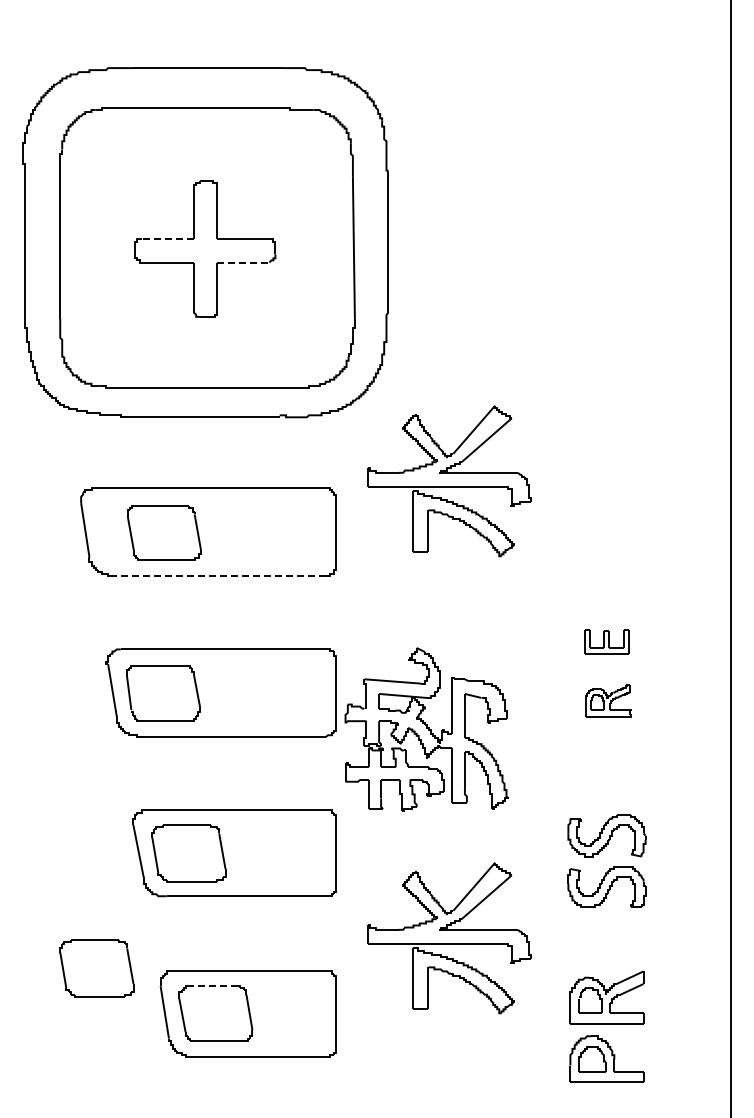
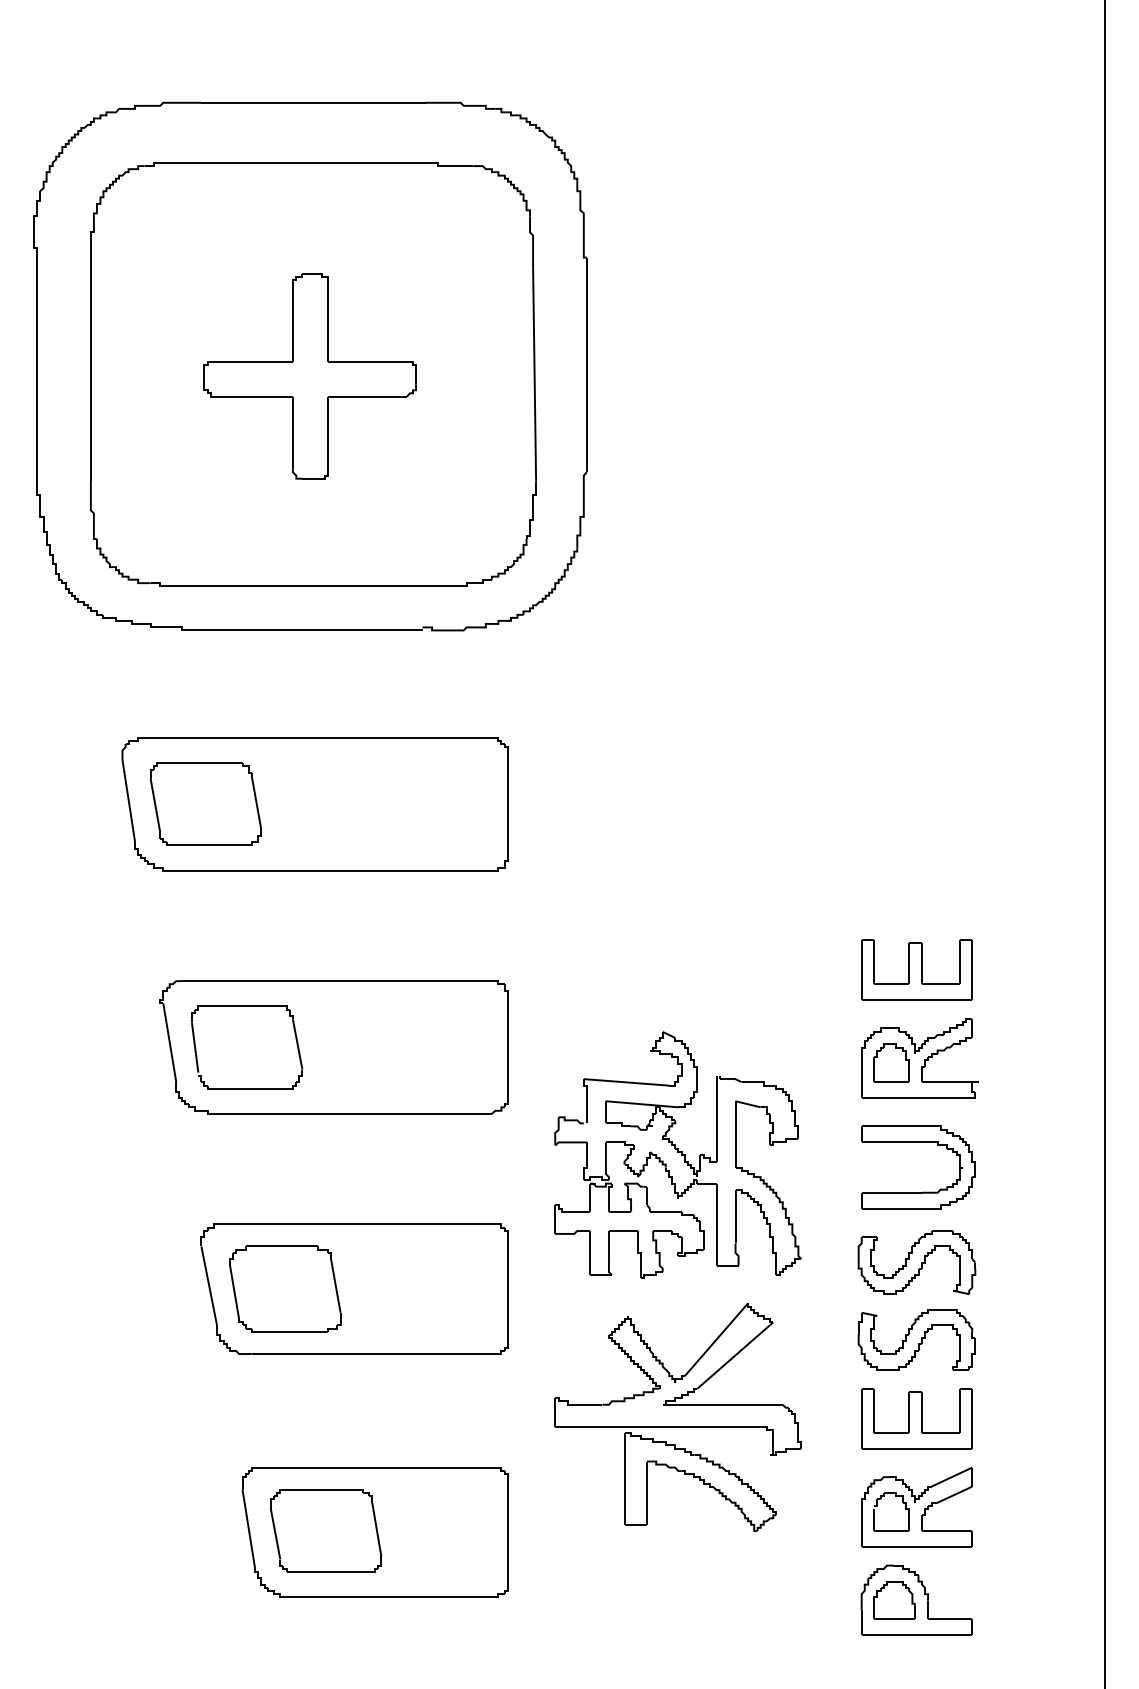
line: (167, 239) -> (252, 361), dashed -> solid
line: (243, 262) -> (367, 396), dashed -> solid
part: (449, 481) -> (679, 727), removed
part: (164, 532) -> (206, 802), moved
line: (219, 576) -> (331, 870), dashed -> solid
part: (606, 641) -> (916, 969), size x1.67
part: (608, 700) -> (919, 1058), size x1.67
part: (426, 729) -> (677, 1154), moved
part: (607, 756) -> (917, 1142), added
part: (606, 938) -> (916, 1417), added
part: (96, 968) -> (145, 1463), removed
line: (213, 986) -> (322, 1490), dashed -> solid

